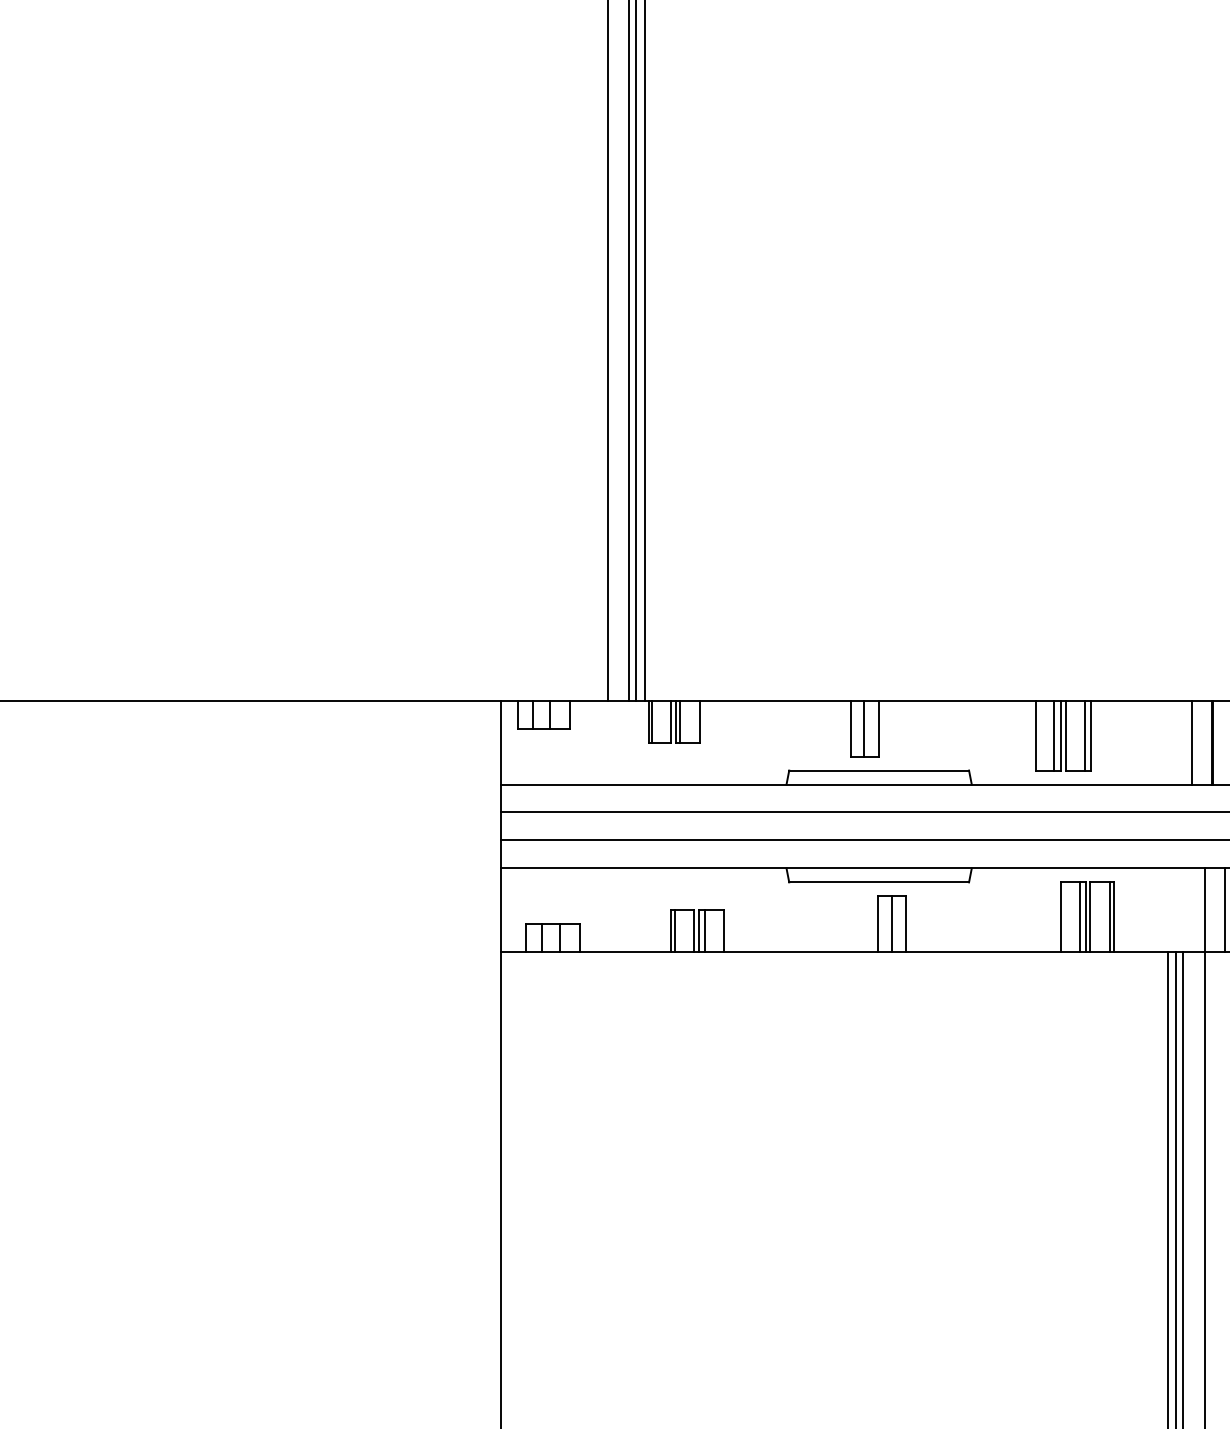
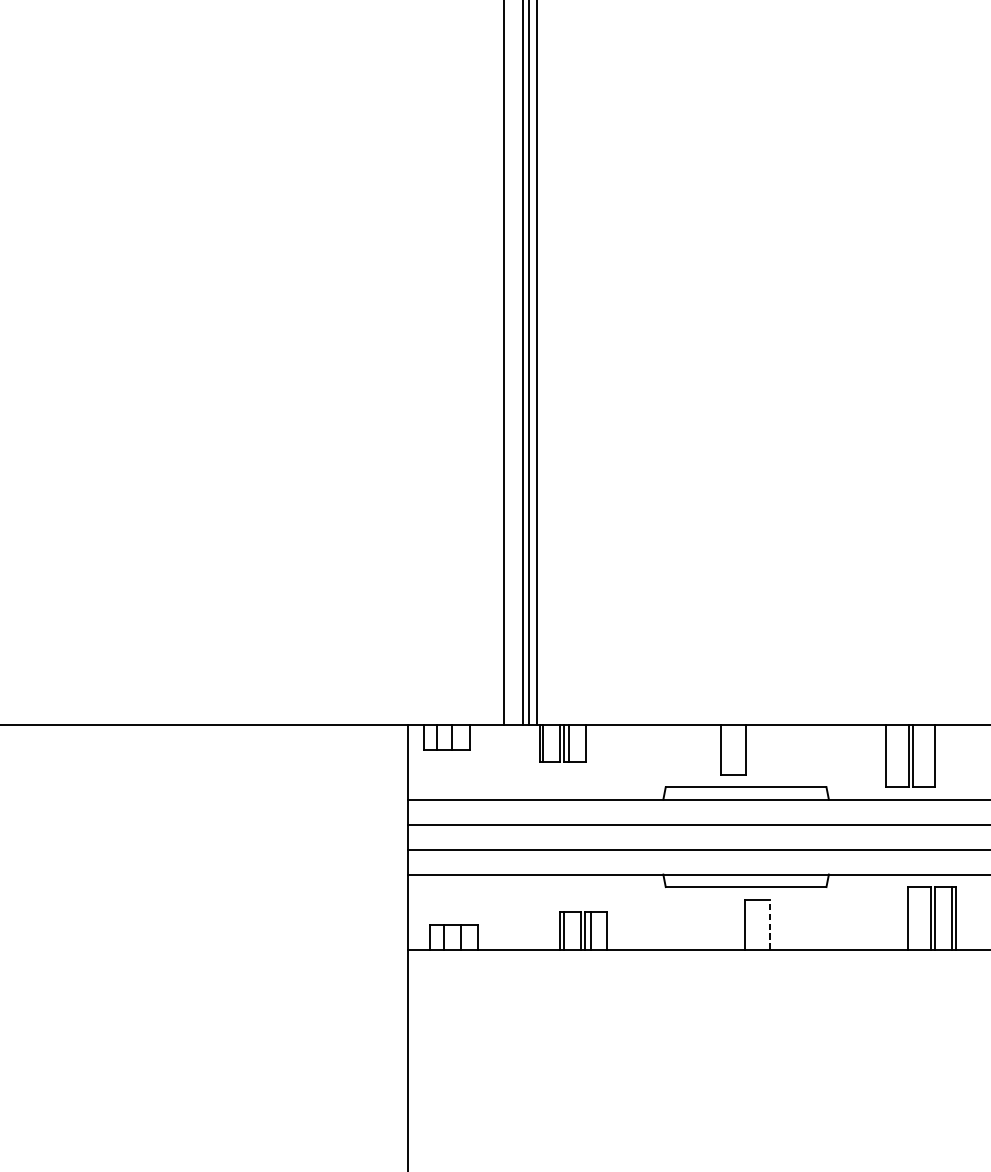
line: (864, 728) -> (733, 749), removed
line: (1054, 735) -> (902, 755), removed
line: (1085, 735) -> (930, 755), removed
line: (1079, 917) -> (925, 918), removed
line: (892, 924) -> (758, 924), removed
line: (906, 924) -> (770, 924), solid -> dashed

